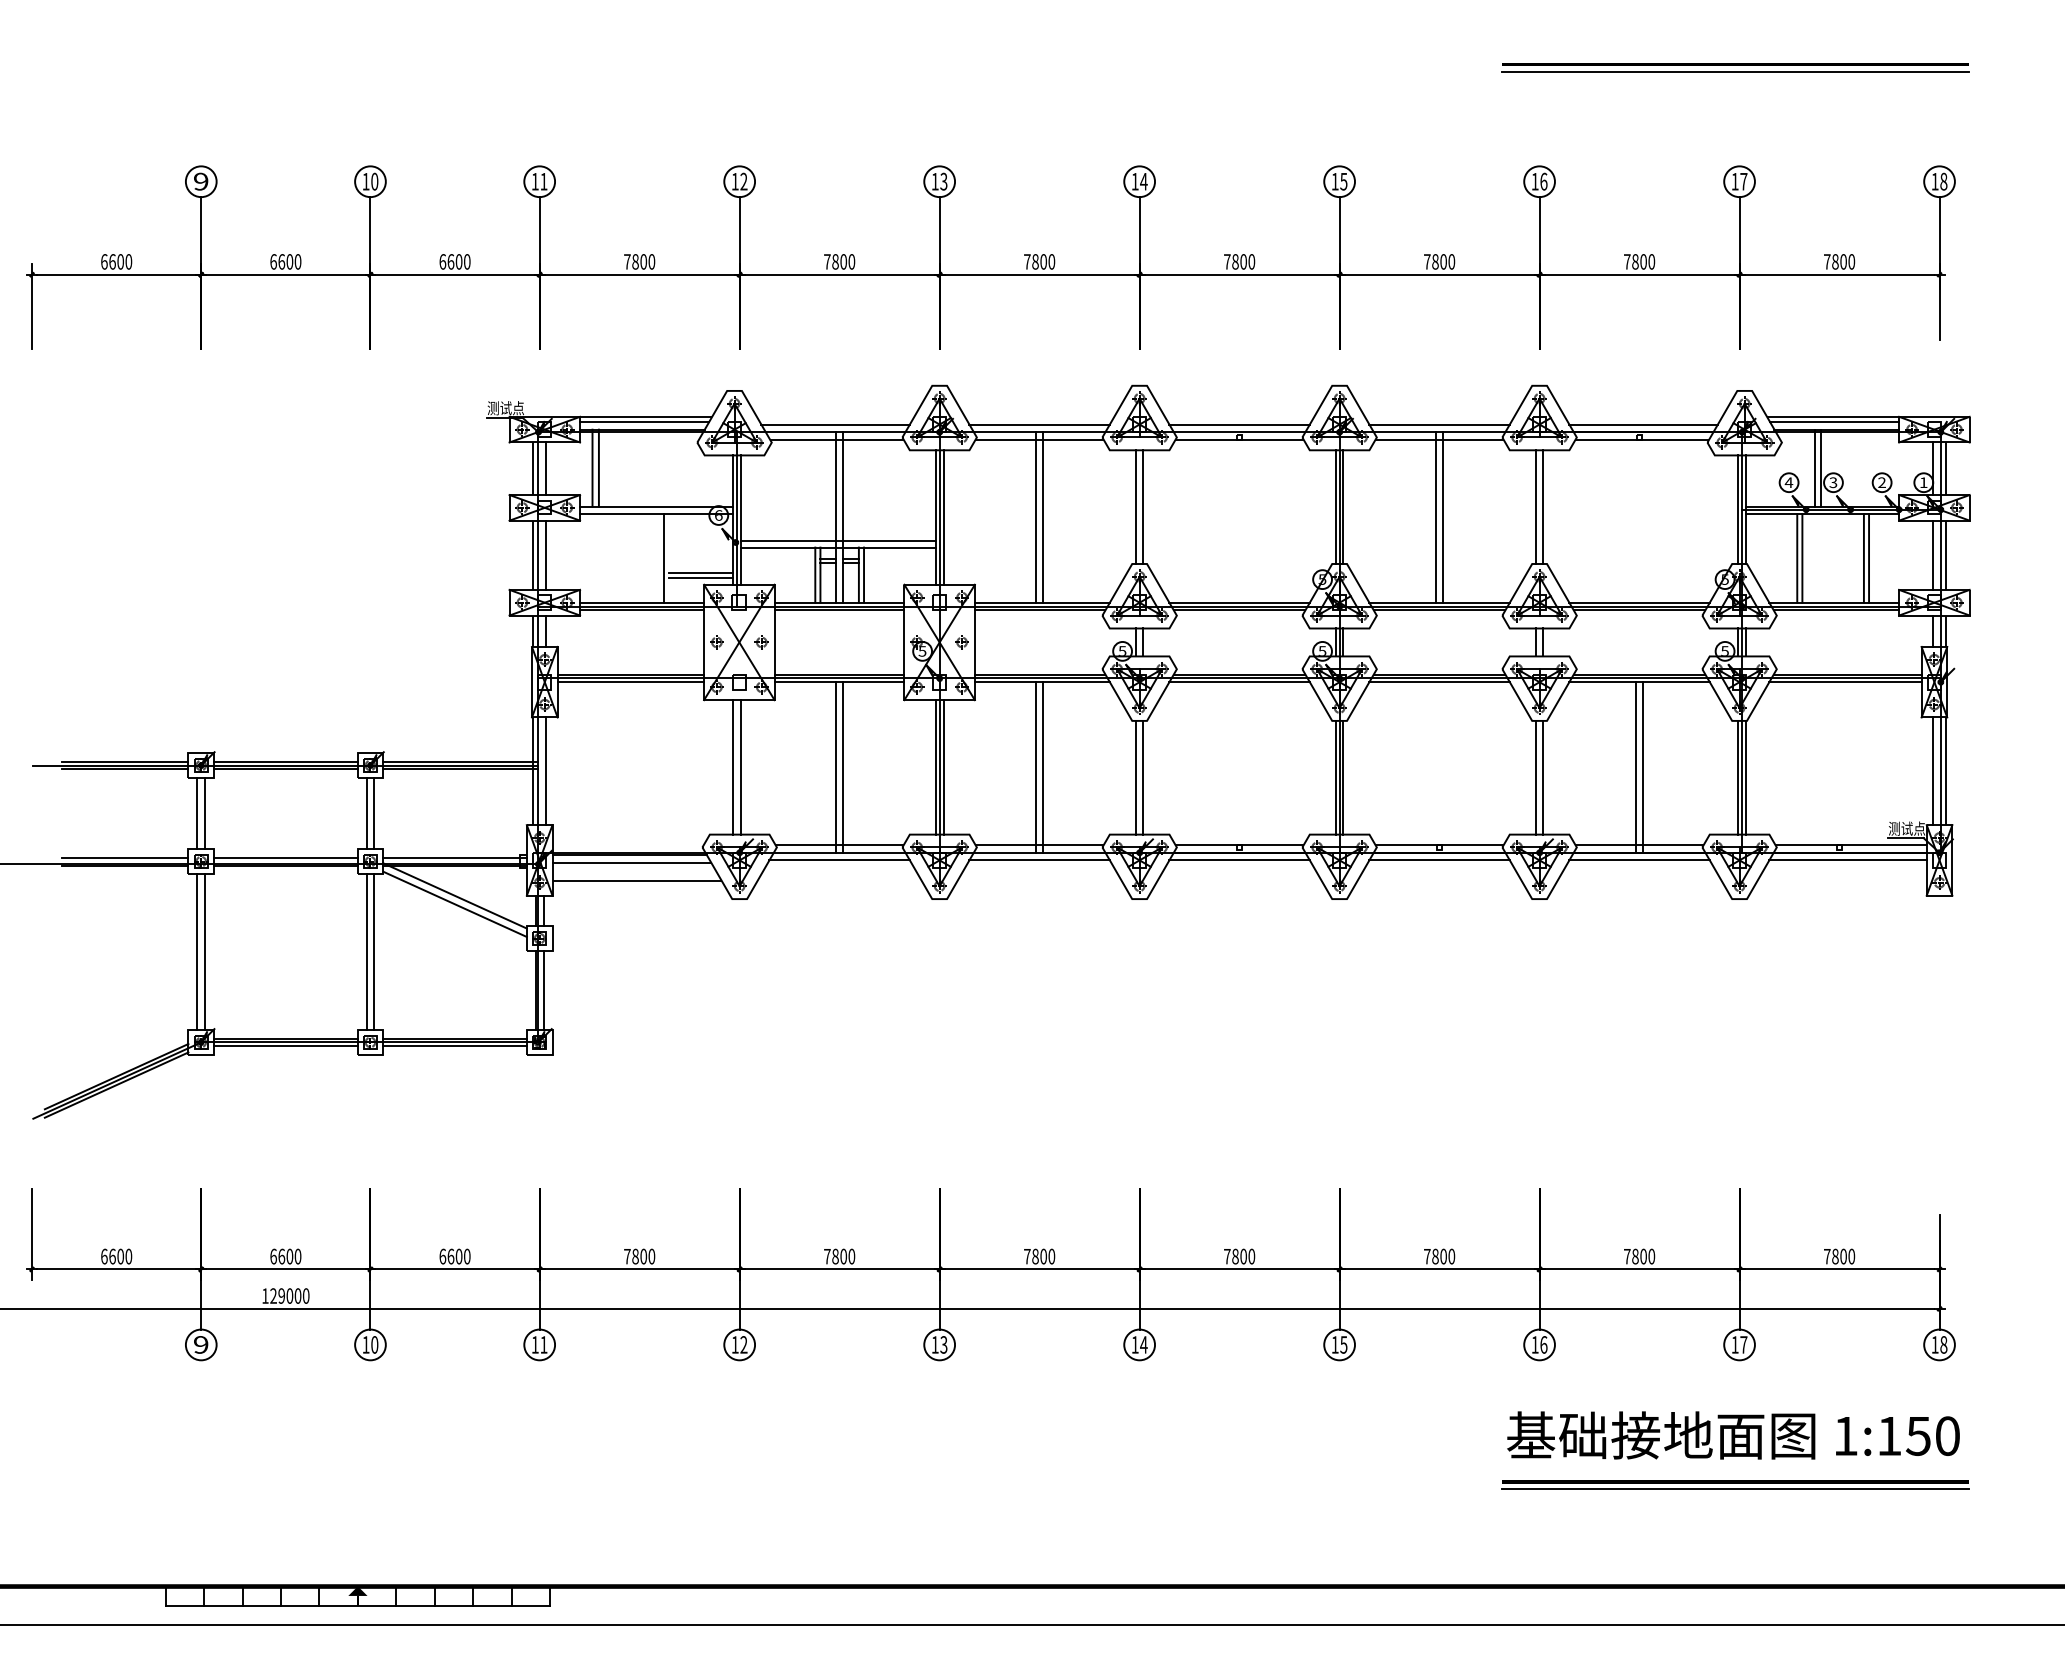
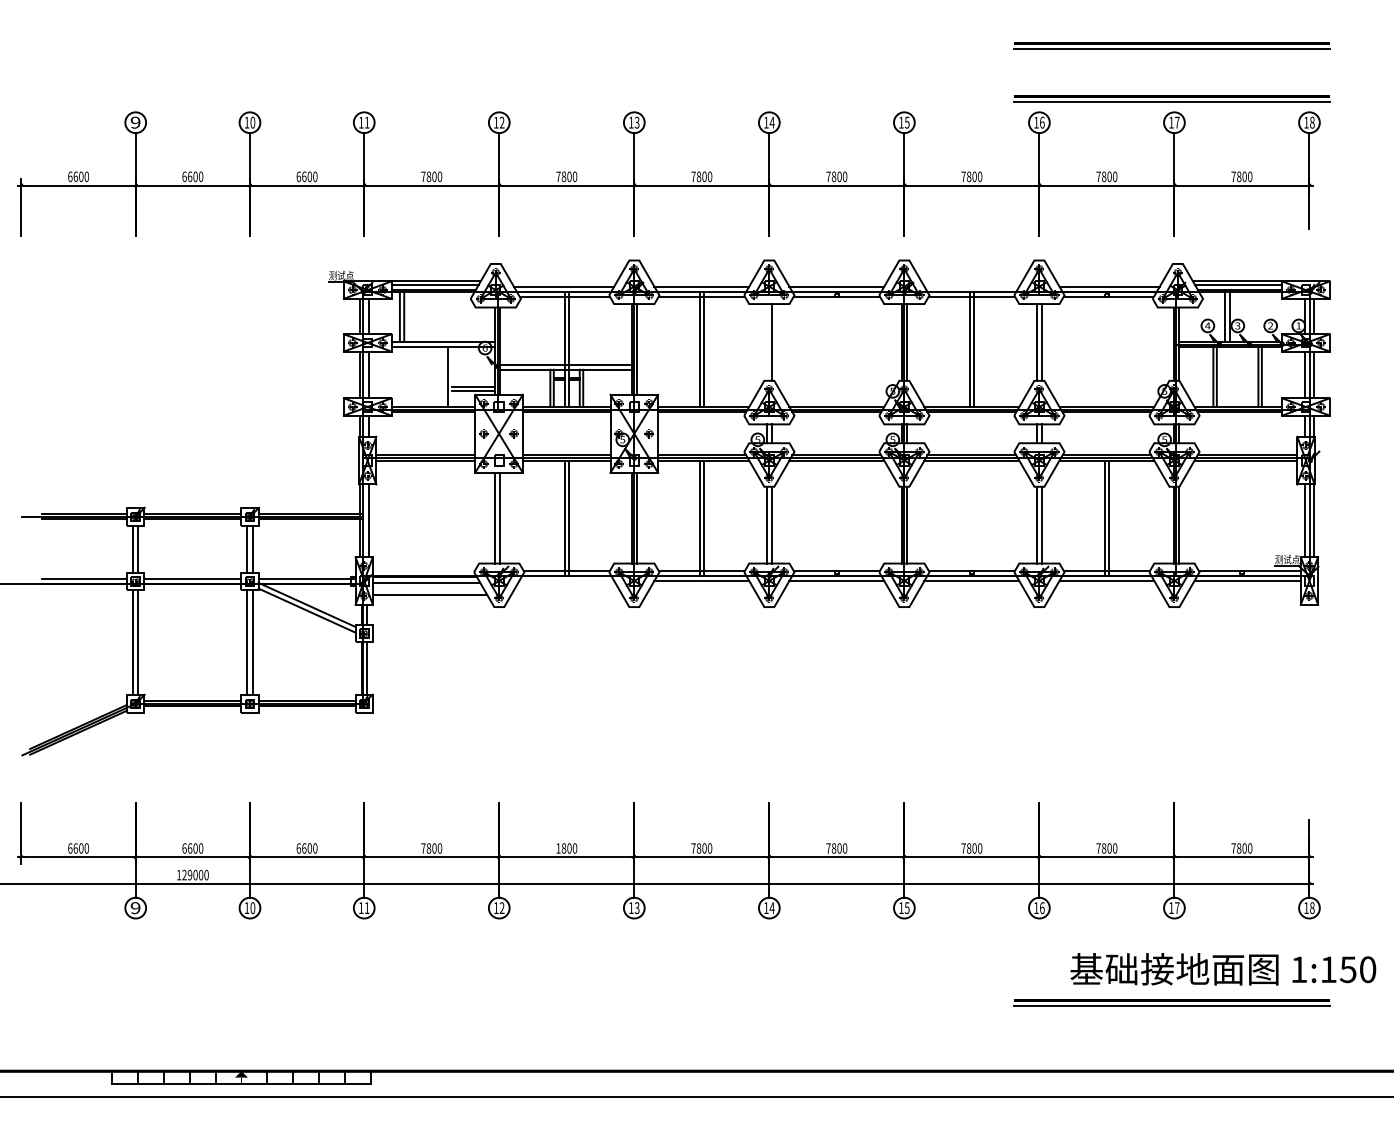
part: (1735, 145) -> (1171, 98), added
line: (1439, 424) -> (971, 286), removed
line: (1135, 507) -> (766, 342), removed
line: (839, 859) -> (566, 580), removed
text: (827, 1256) -> (558, 848), 7800 -> 1800
text: (1733, 1435) -> (1223, 969), moved

